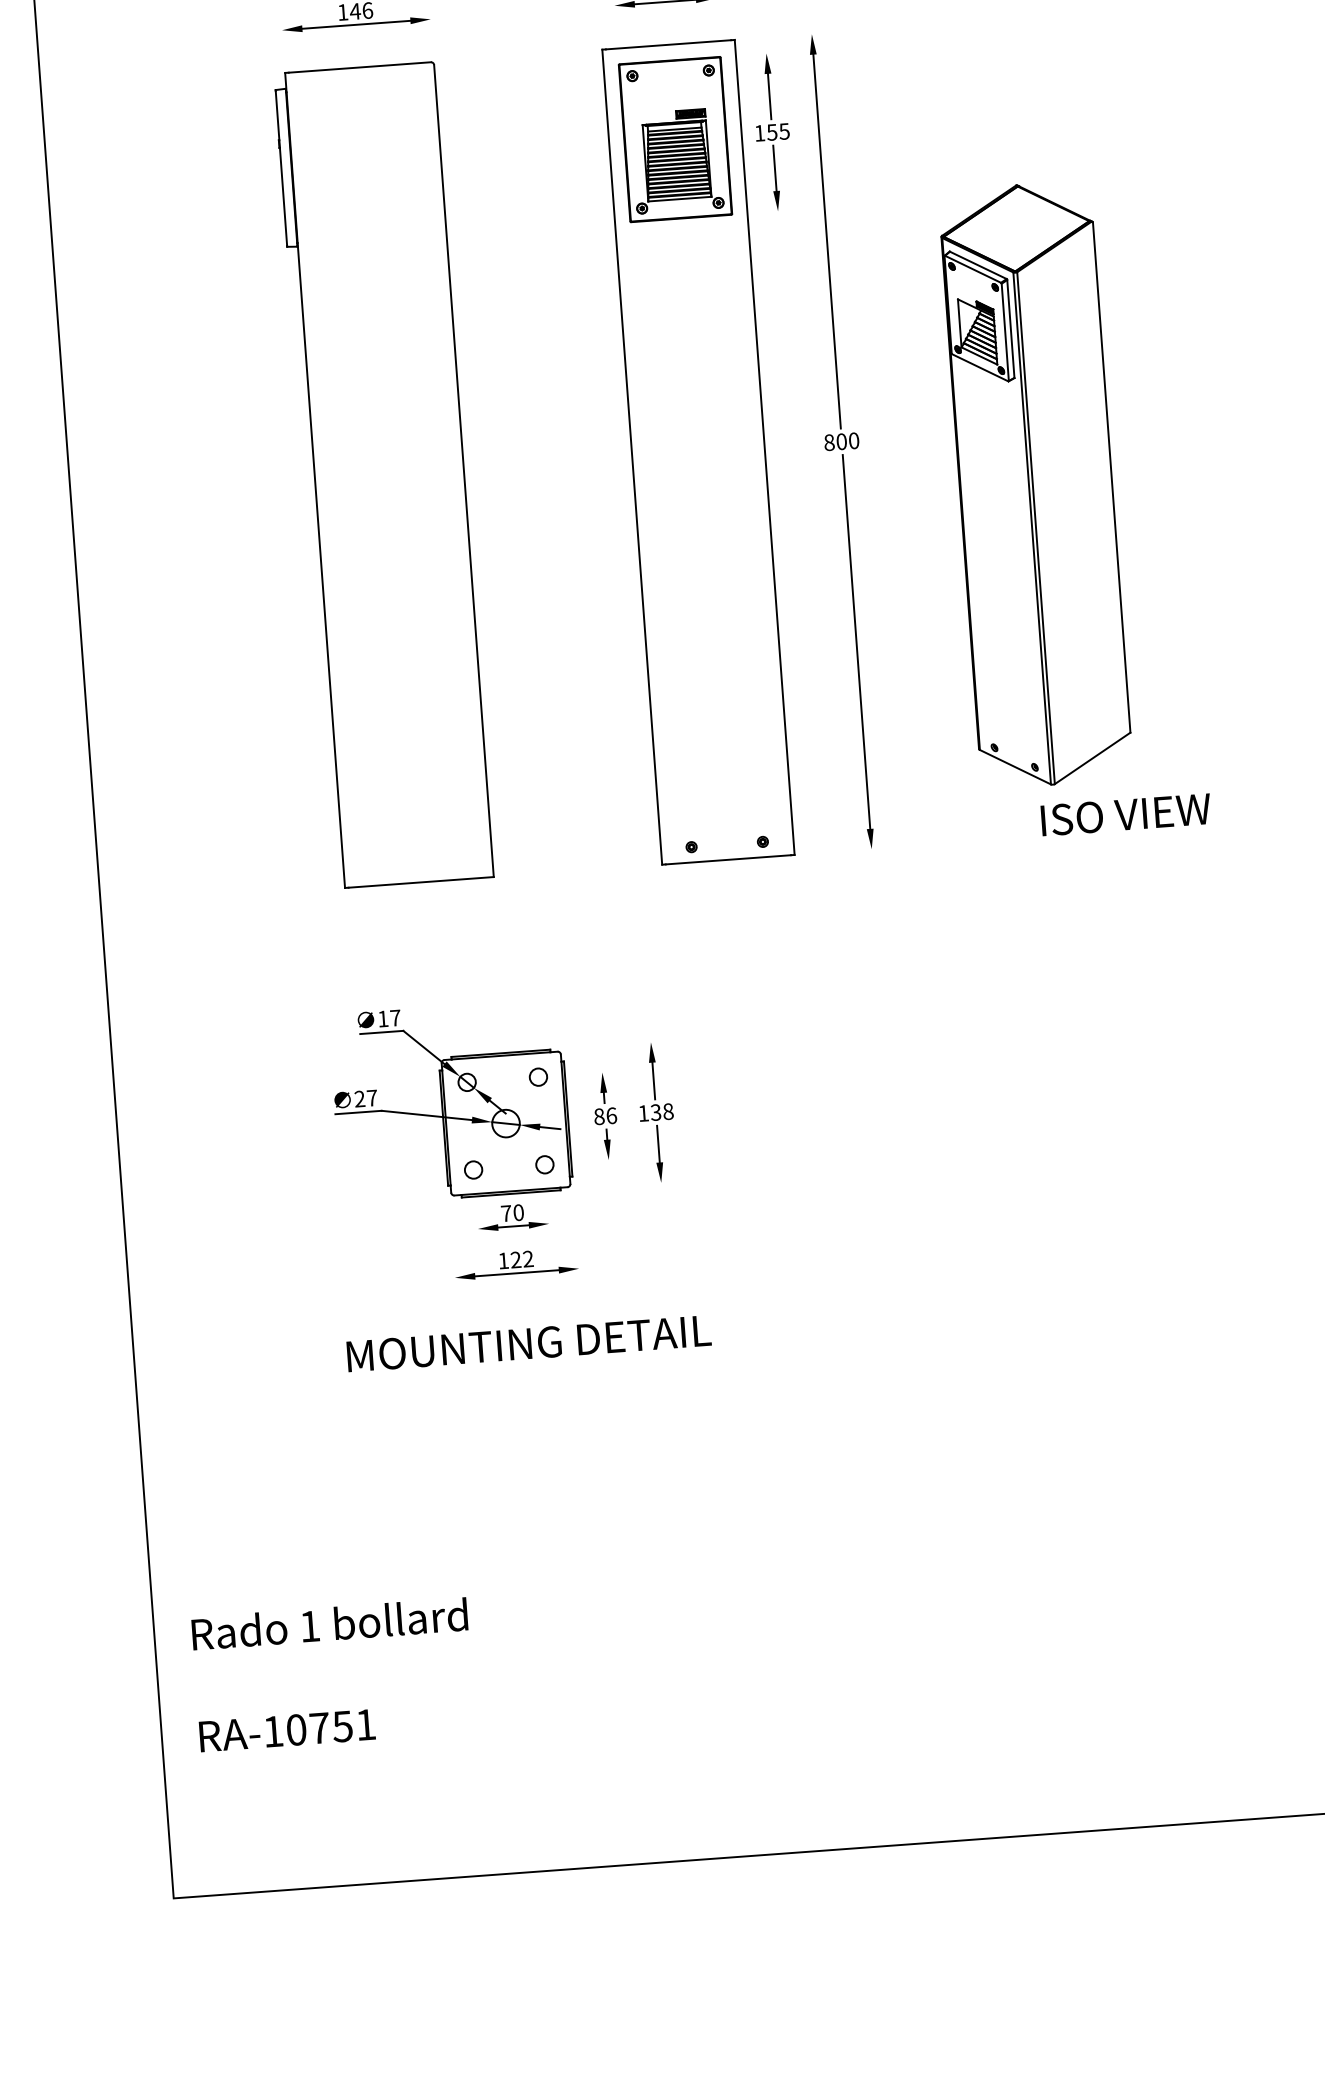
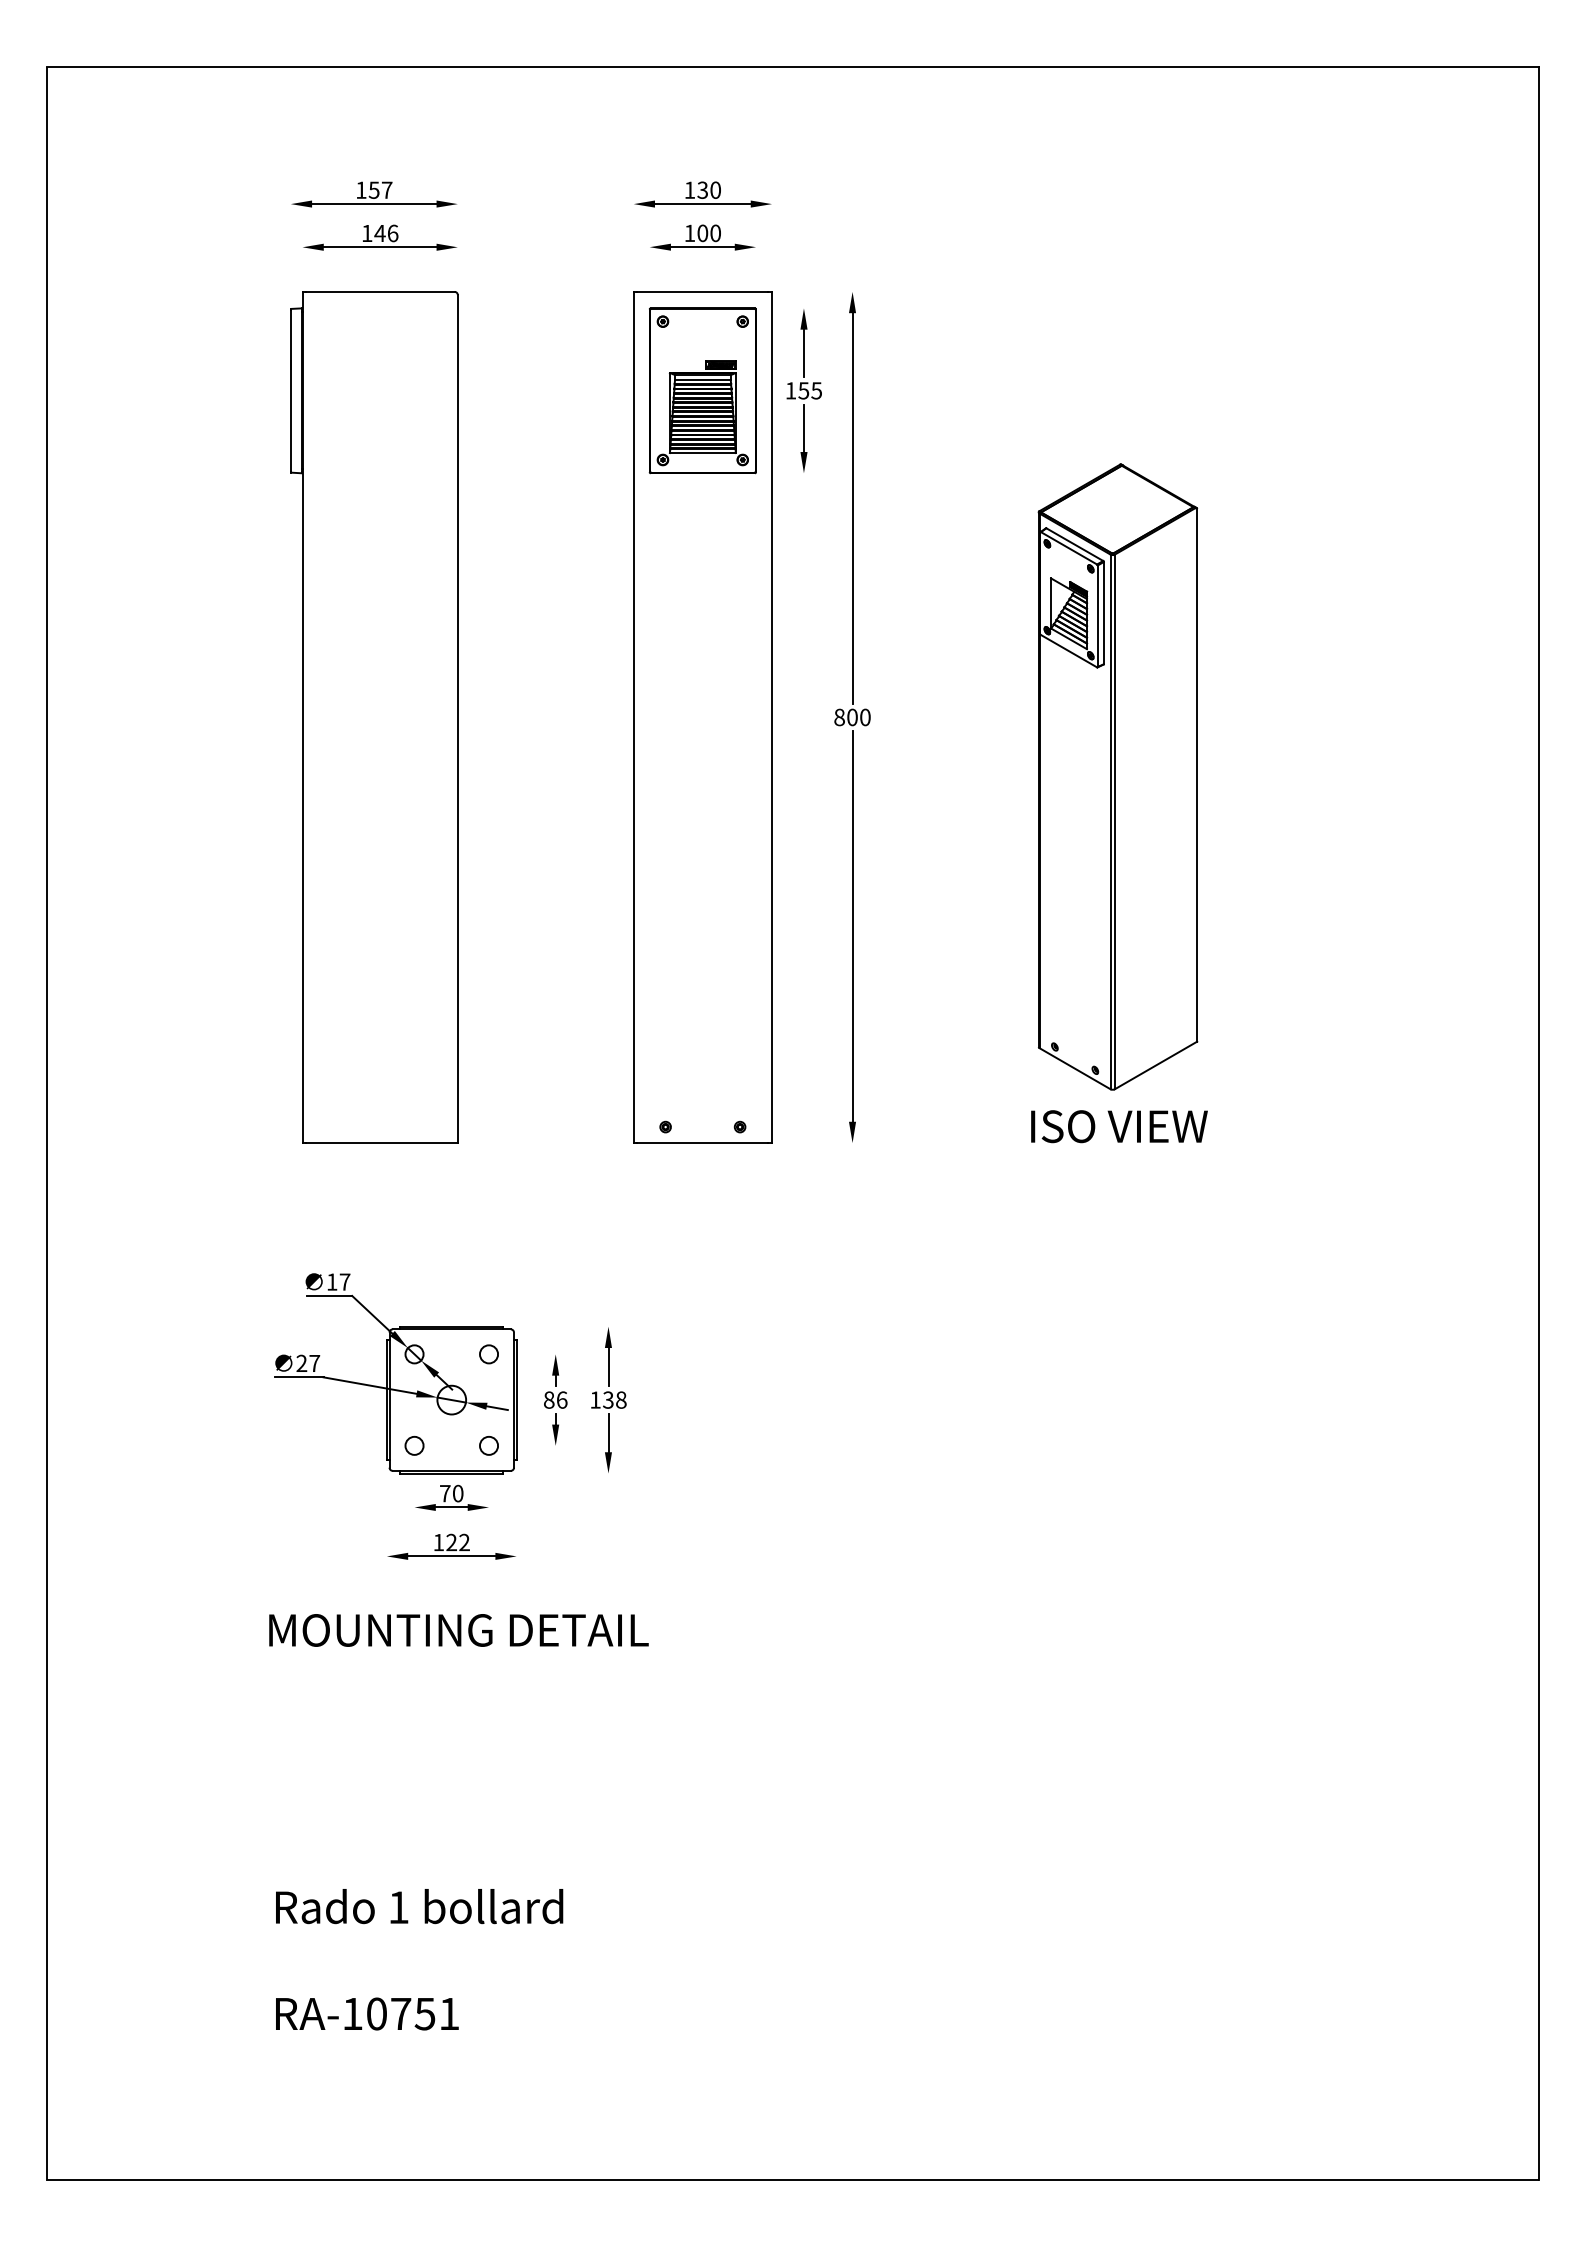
part: (1035, 484) -> (1117, 776), moved
text: (333, 1674) -> (419, 1959), moved

